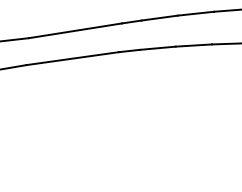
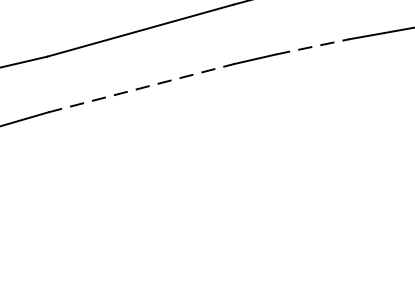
line: (158, 48) -> (314, 47), solid -> dashed
line: (72, 58) -> (140, 87), solid -> dashed

